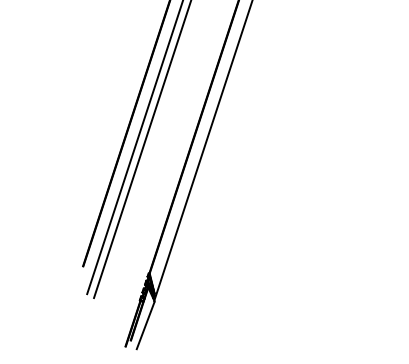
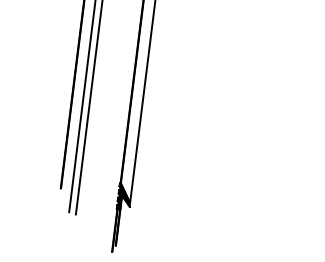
line: (145, 325) -> (126, 229), removed

